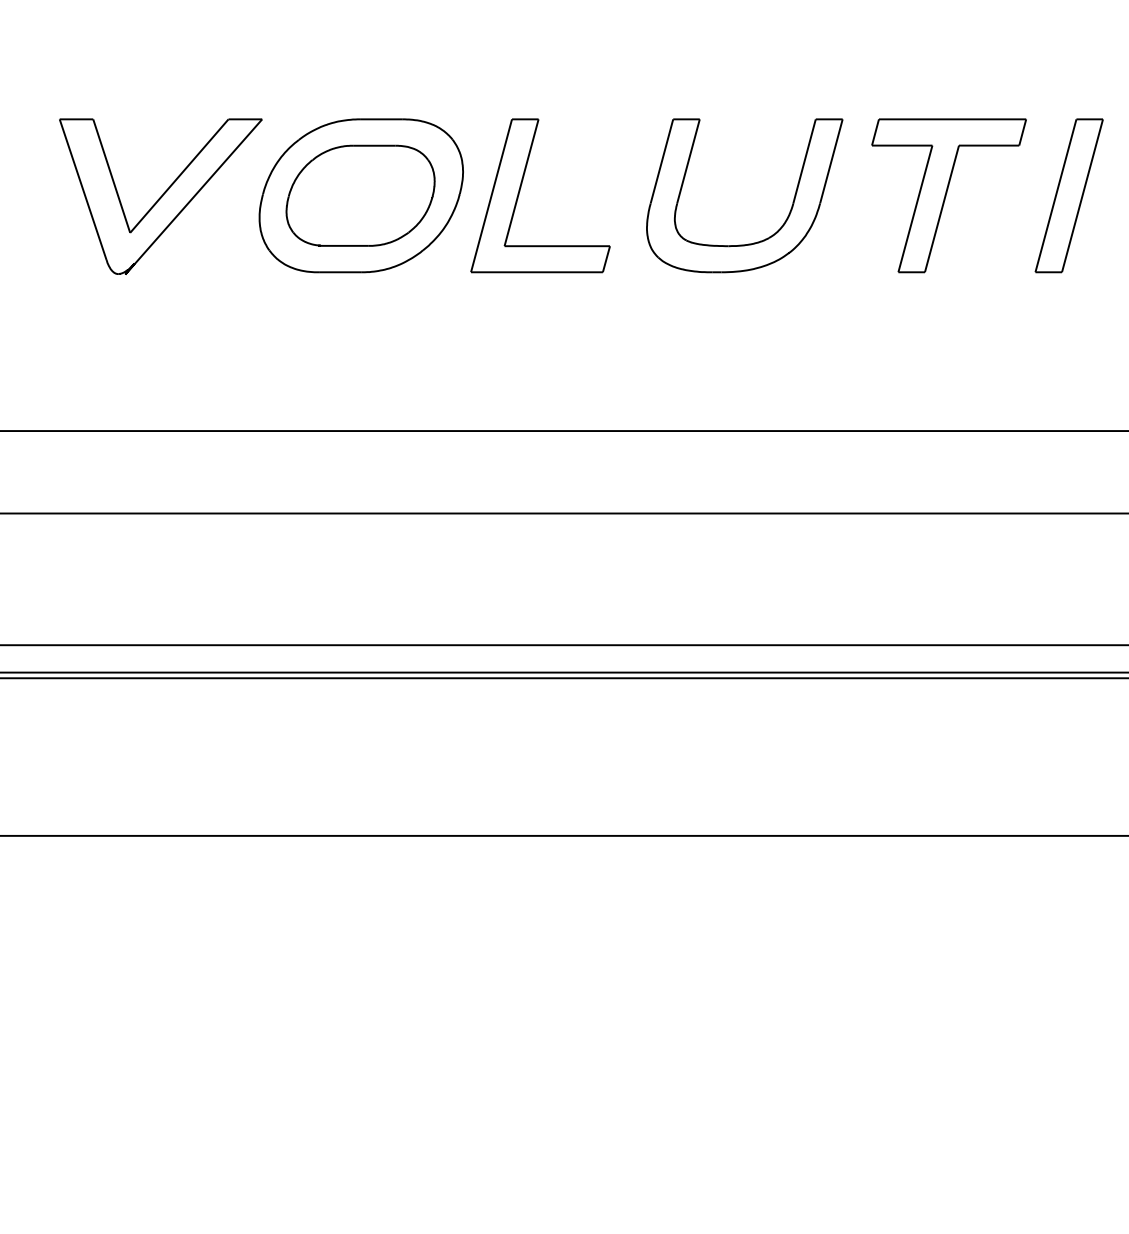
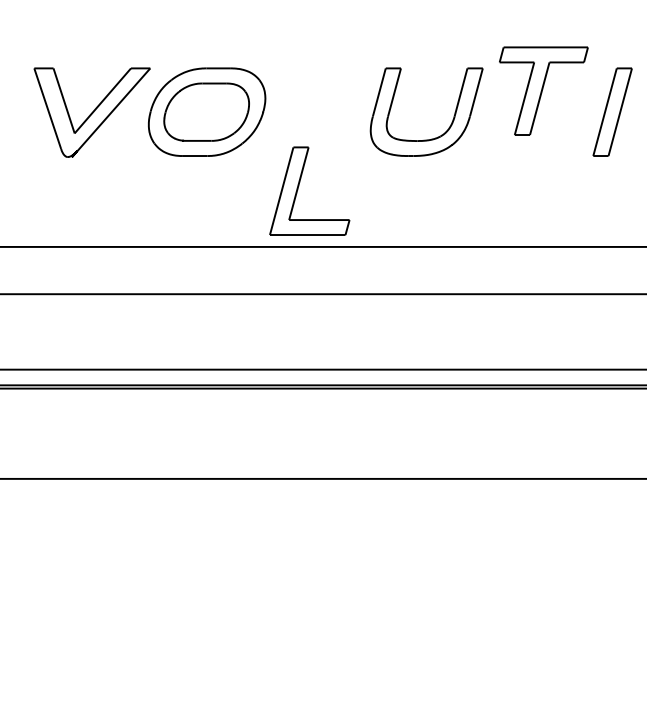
part: (522, 187) -> (299, 186), moved
part: (948, 194) -> (543, 90), moved

